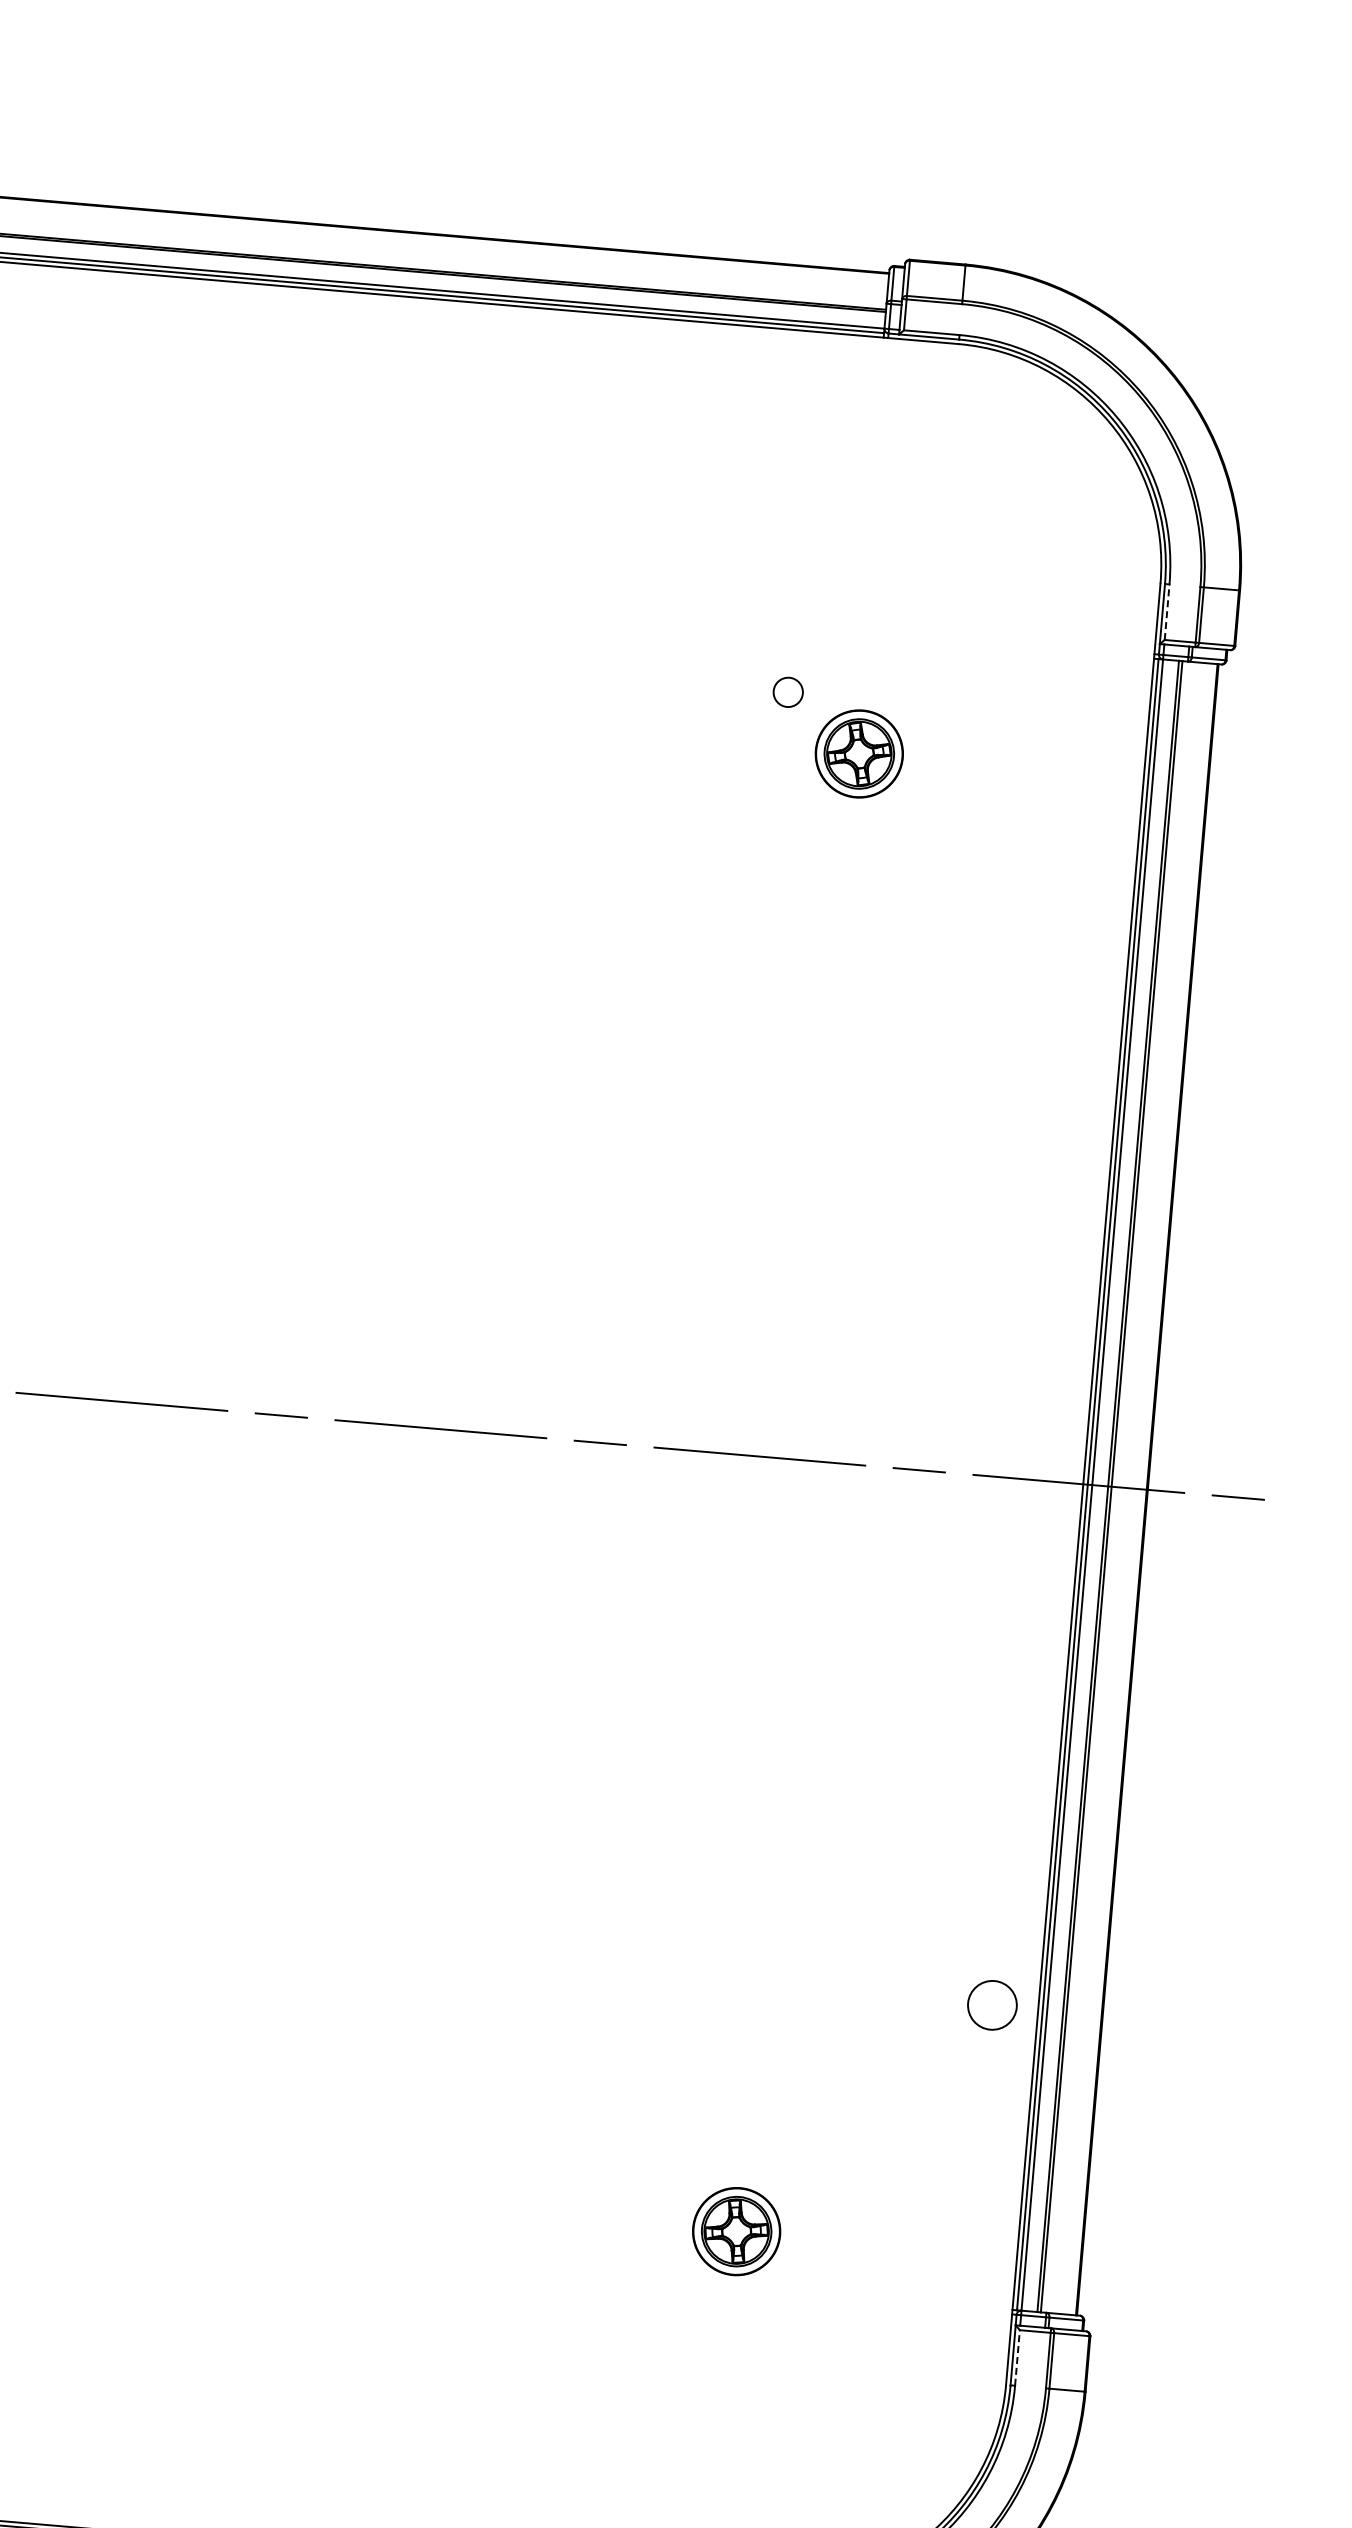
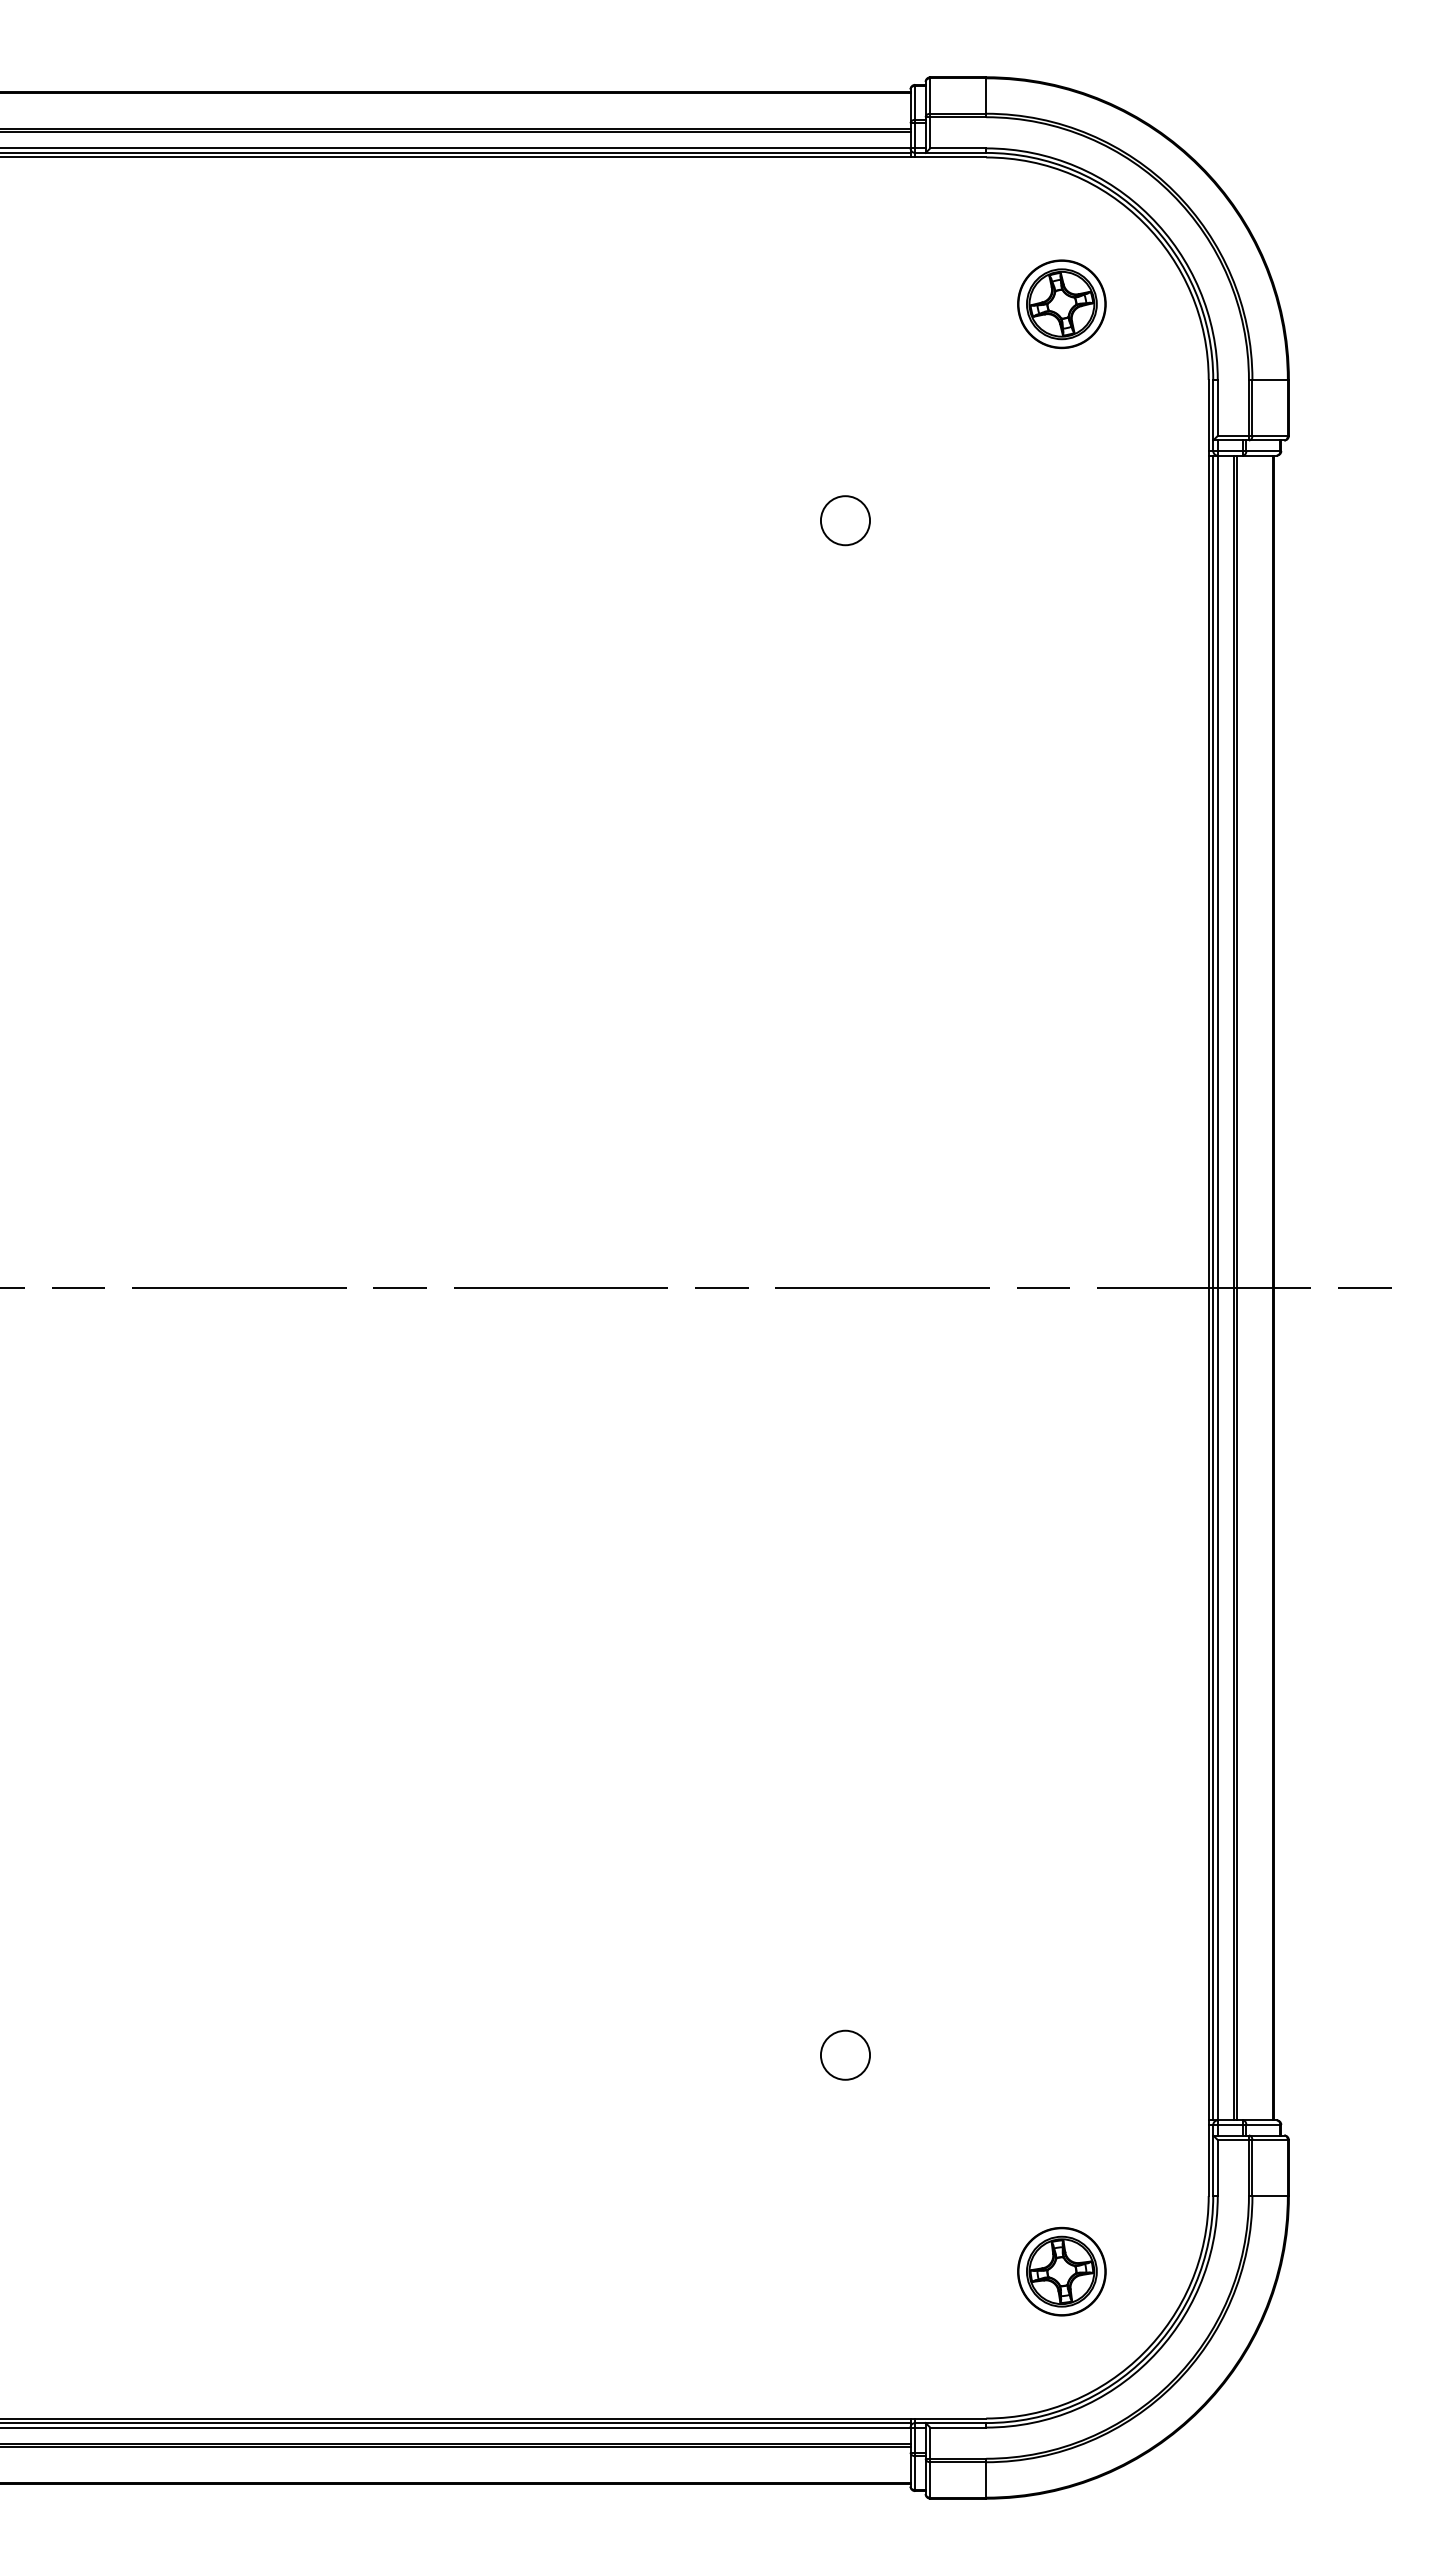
line: (1166, 611) -> (1217, 407), dashed -> solid
circle: (788, 692) -> (845, 520), size x1.67
part: (858, 754) -> (1061, 304), moved
circle: (992, 2004) -> (845, 2054), moved
part: (736, 2231) -> (1061, 2271), moved
line: (1017, 2358) -> (1217, 2168), dashed -> solid

